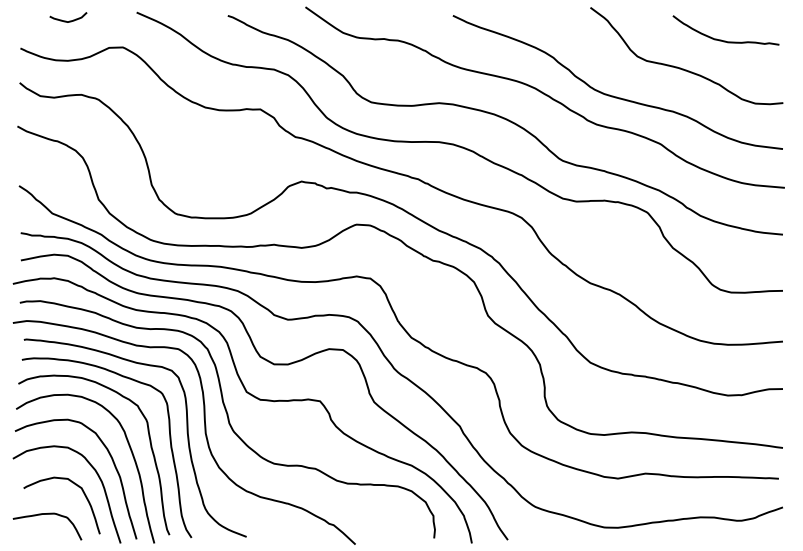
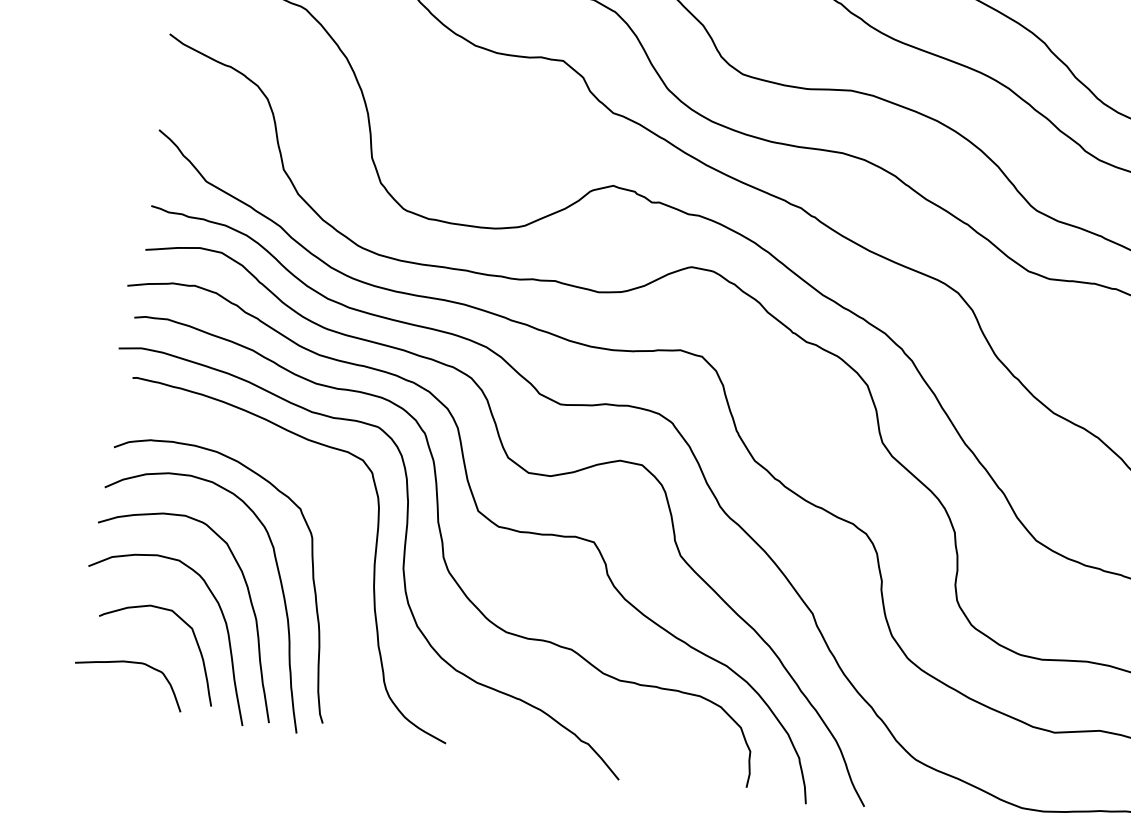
curve: (169, 441) -> (343, 573), removed

